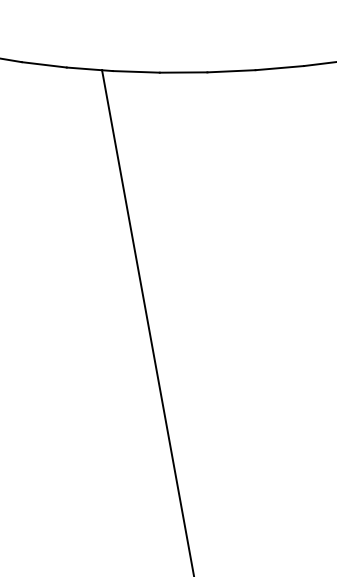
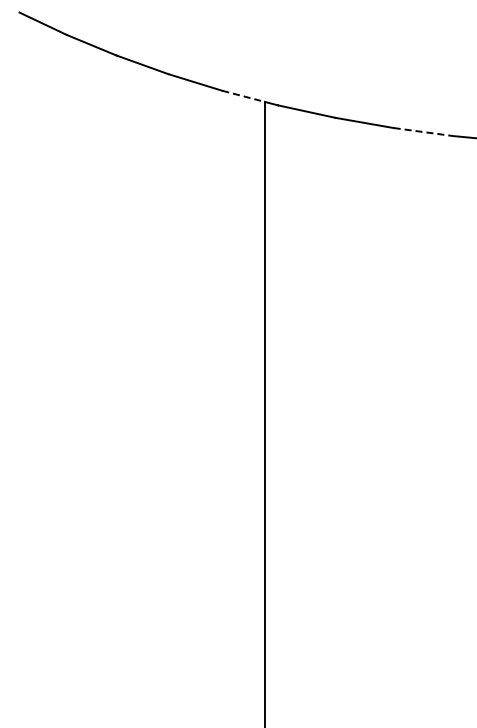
line: (85, 68) -> (244, 96), solid -> dashed
line: (232, 71) -> (424, 132), solid -> dashed

